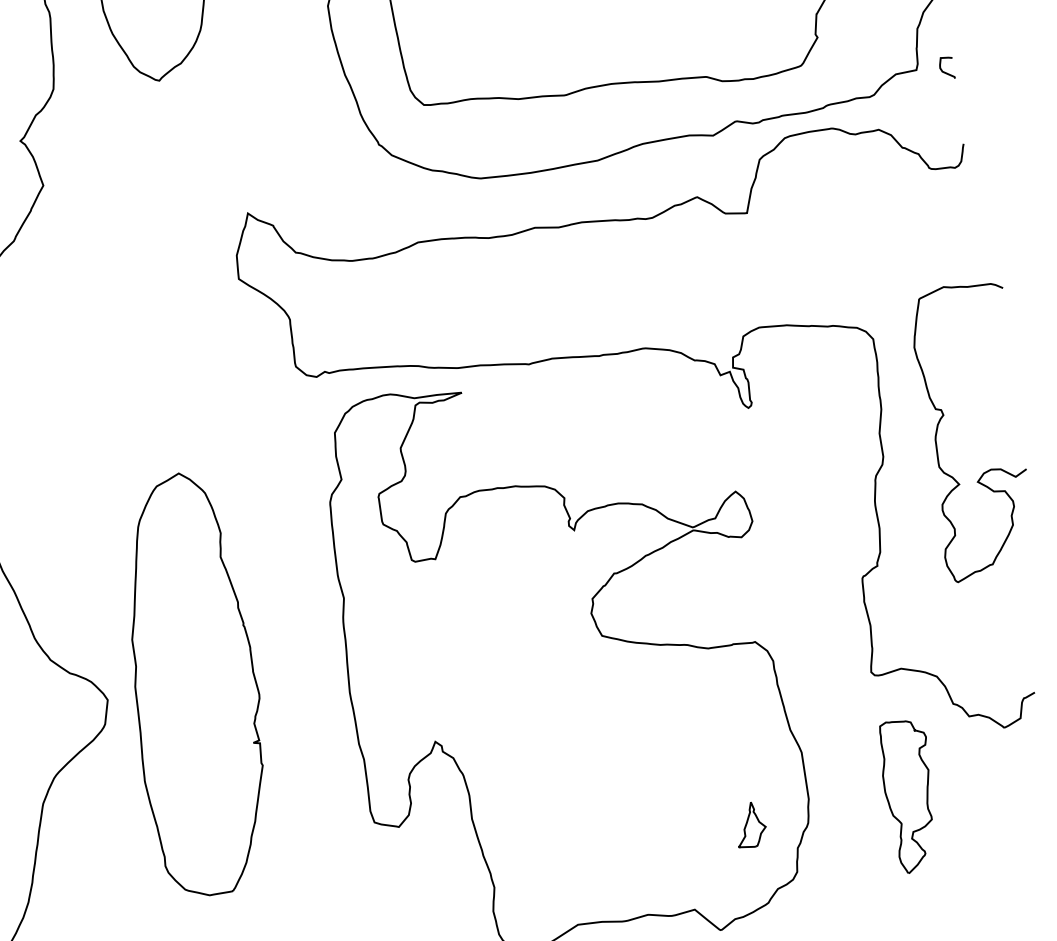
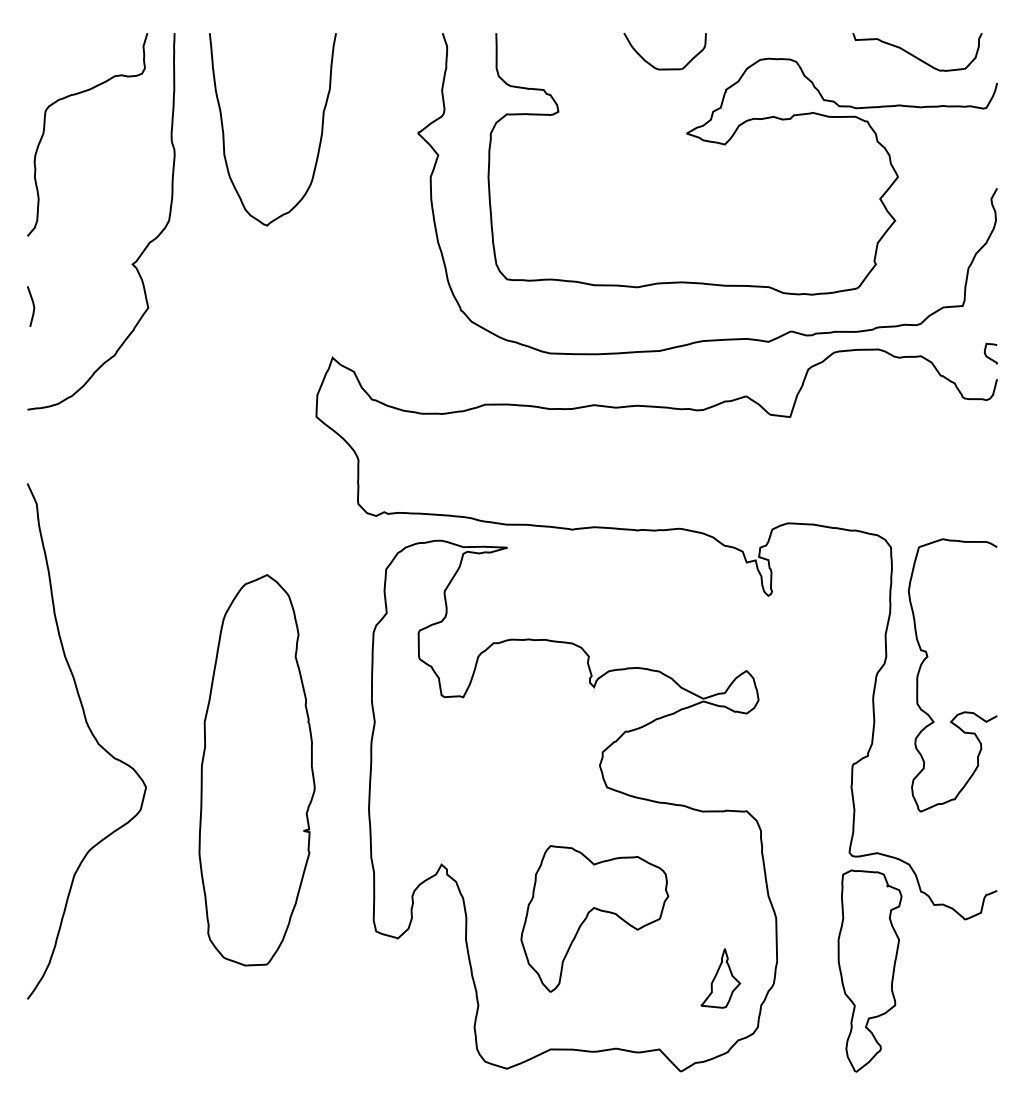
curve: (944, 71) -> (988, 356), moved
curve: (944, 414) -> (928, 656), moved
part: (194, 684) -> (256, 770), moved
part: (600, 775) -> (588, 915), added
part: (909, 795) -> (869, 970), size x1.43
part: (750, 825) -> (720, 978), size x1.43

